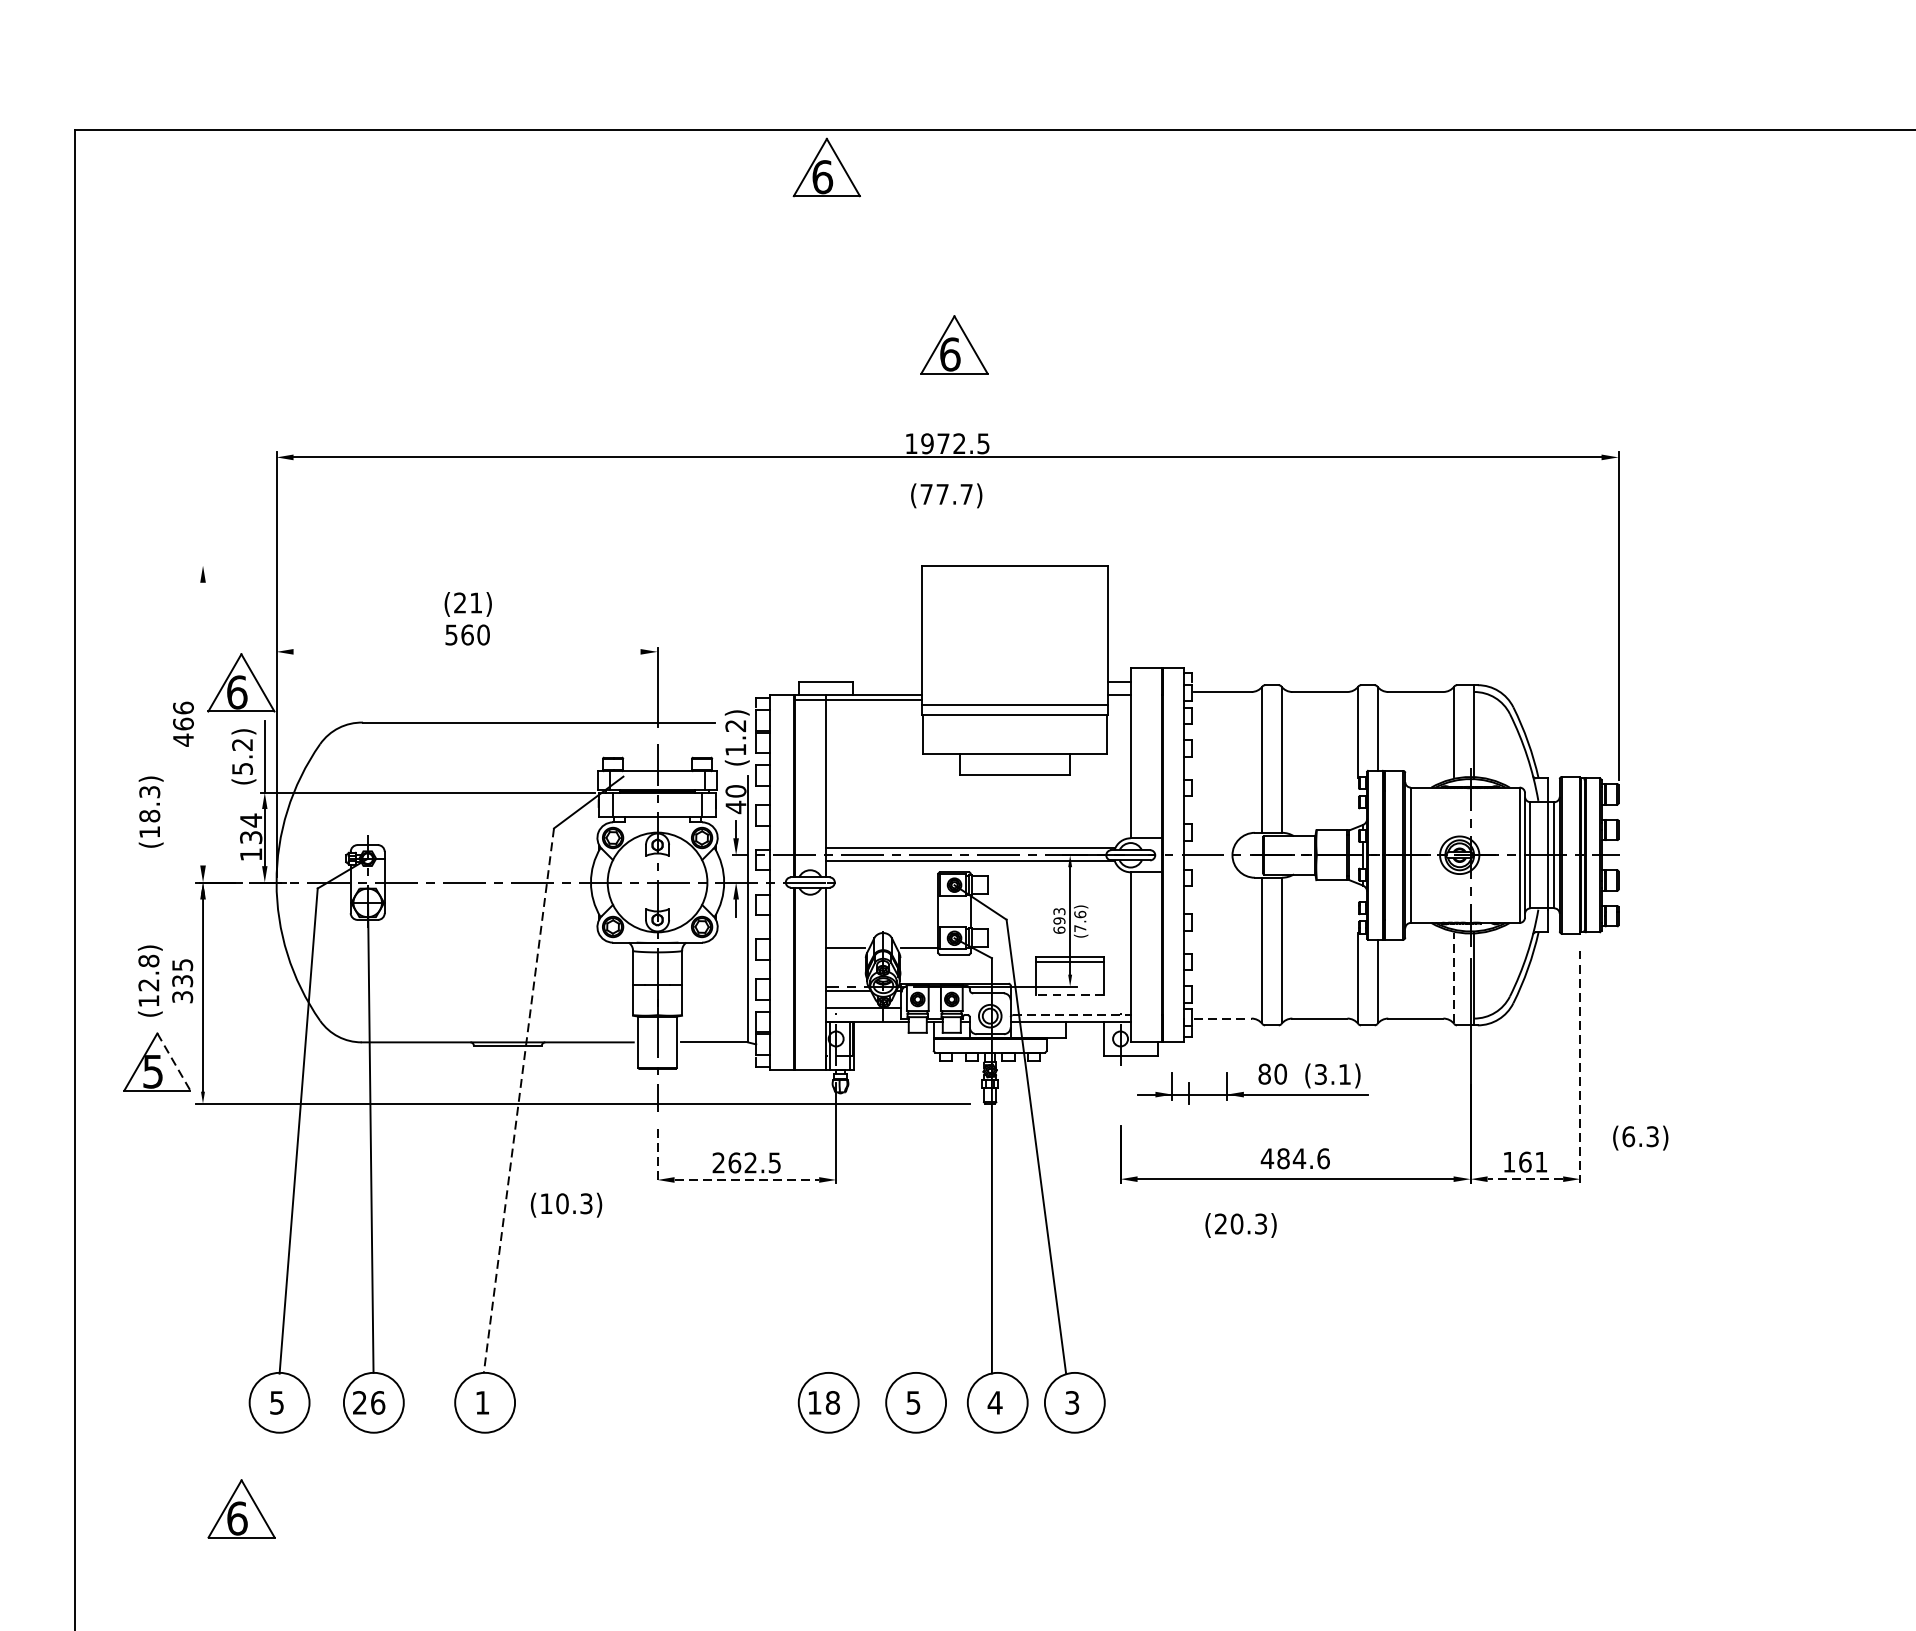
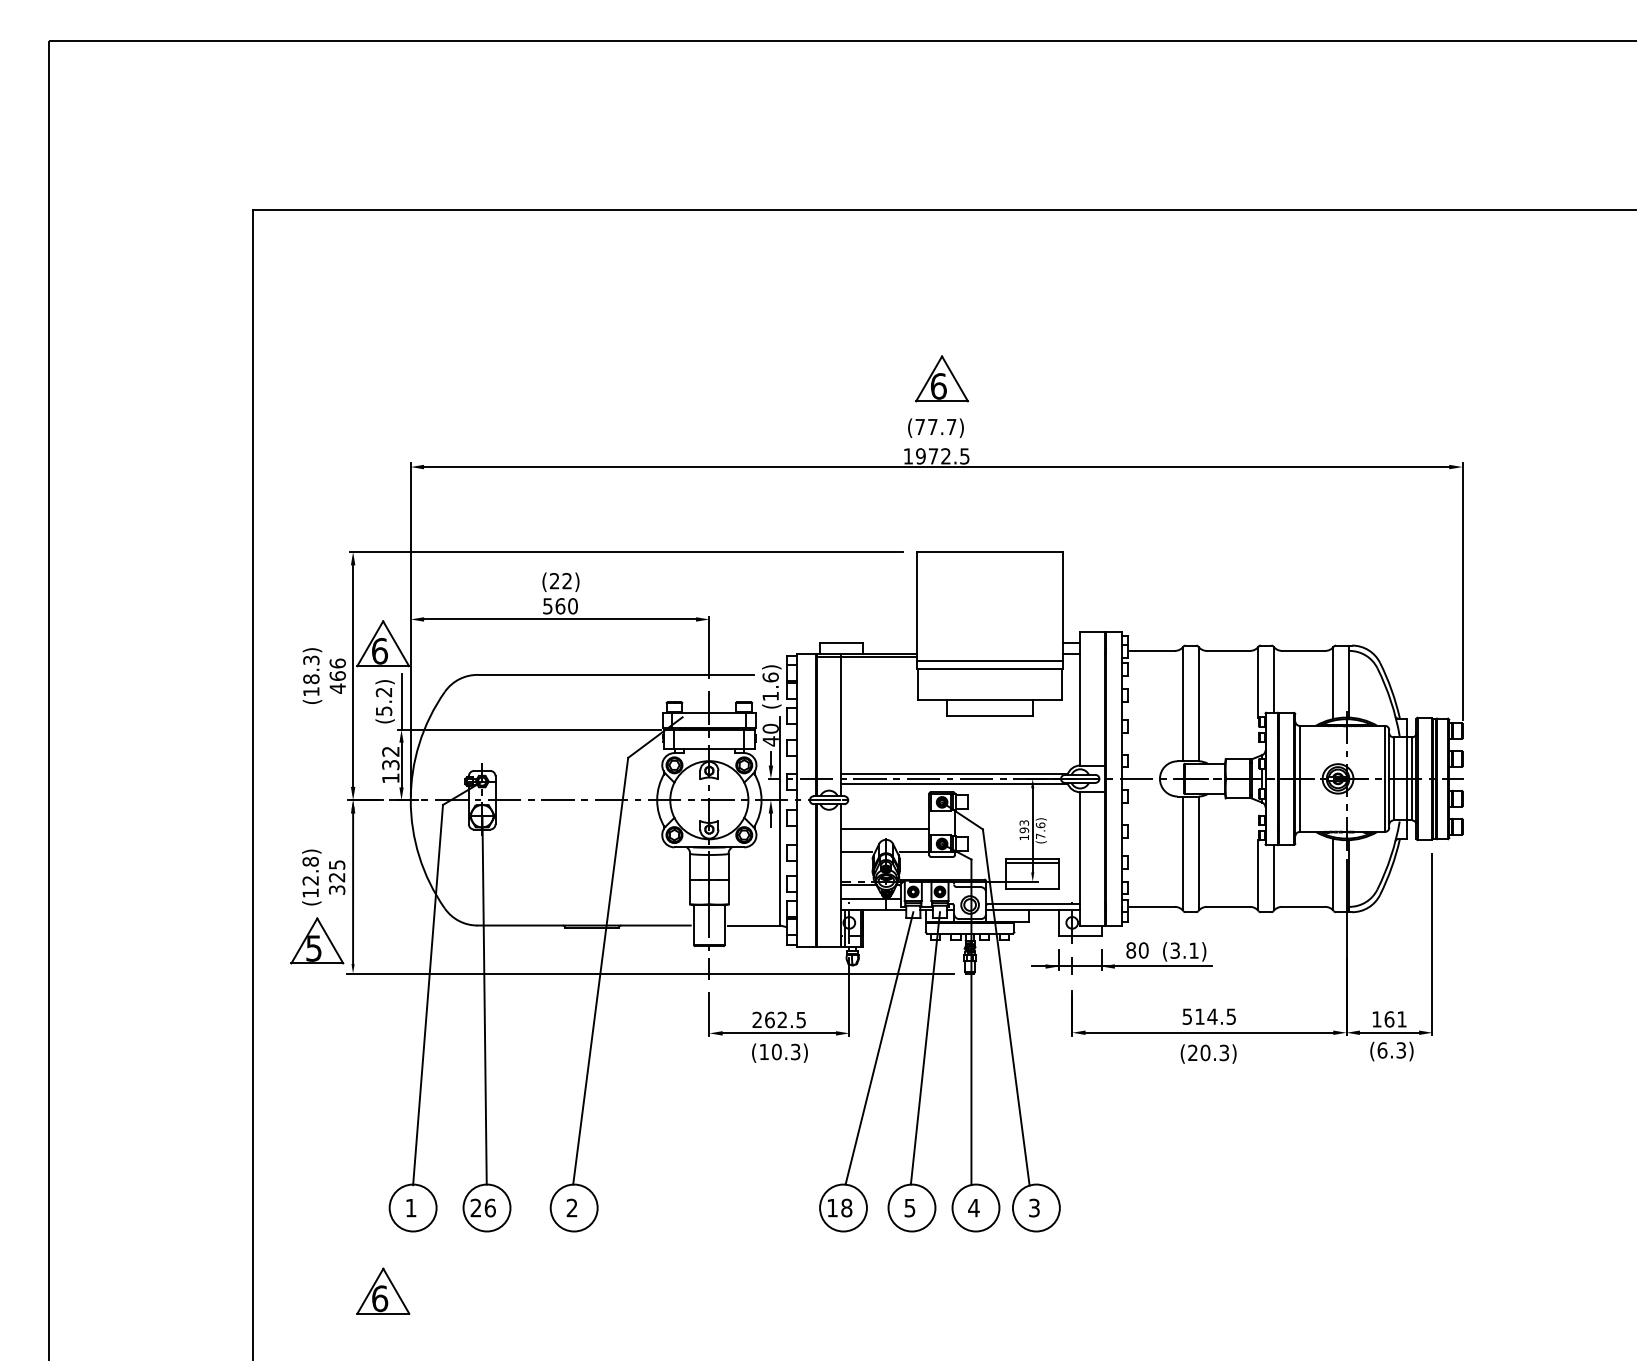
part: (826, 167) -> (841, 239), removed
text: (946, 494) -> (935, 427), moved
line: (551, 566) -> (626, 552), added
text: (475, 603) -> (566, 581), (21) -> (22)
line: (467, 651) -> (560, 619), added
line: (203, 723) -> (353, 675), added
text: (735, 725) -> (770, 677), (1.2) -> (1.6)
text: (151, 811) -> (312, 675), moved
text: (250, 820) -> (390, 751), 134 -> 132
line: (882, 919) -> (885, 829), added
text: (1059, 930) -> (1024, 837), 693 -> 193
line: (1453, 977) -> (1333, 874), dashed -> solid
text: (183, 981) -> (337, 877), 335 -> 325
line: (1069, 995) -> (1032, 888), dashed -> solid
line: (1072, 1015) -> (1034, 904), dashed -> solid
line: (1222, 1018) -> (1152, 906), dashed -> solid
line: (174, 1061) -> (330, 940), dashed -> solid
line: (1580, 1066) -> (1432, 944), dashed -> solid
part: (1252, 1084) -> (1121, 958), moved
line: (518, 1101) -> (600, 971), dashed -> solid
text: (1640, 1138) -> (1391, 1051), moved
line: (657, 1157) -> (709, 1015), dashed -> solid
text: (1295, 1158) -> (1209, 1016), 484.6 -> 514.5
line: (1525, 1178) -> (1389, 1032), dashed -> solid
line: (747, 1180) -> (779, 1033), dashed -> solid
line: (874, 1199) -> (879, 1048), added
line: (932, 1199) -> (924, 1048), added
text: (565, 1204) -> (779, 1052), moved
text: (1240, 1224) -> (1208, 1053), moved
text: (481, 1402) -> (571, 1207), 1 -> 2
text: (276, 1403) -> (410, 1208), 5 -> 1

